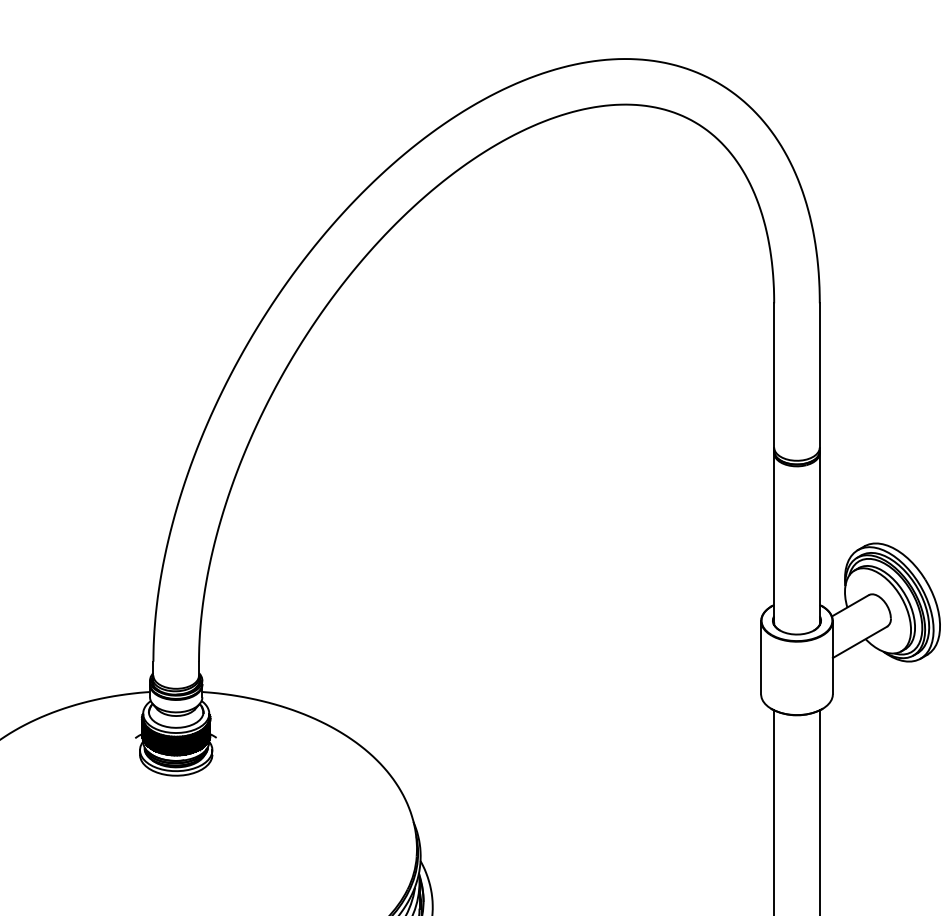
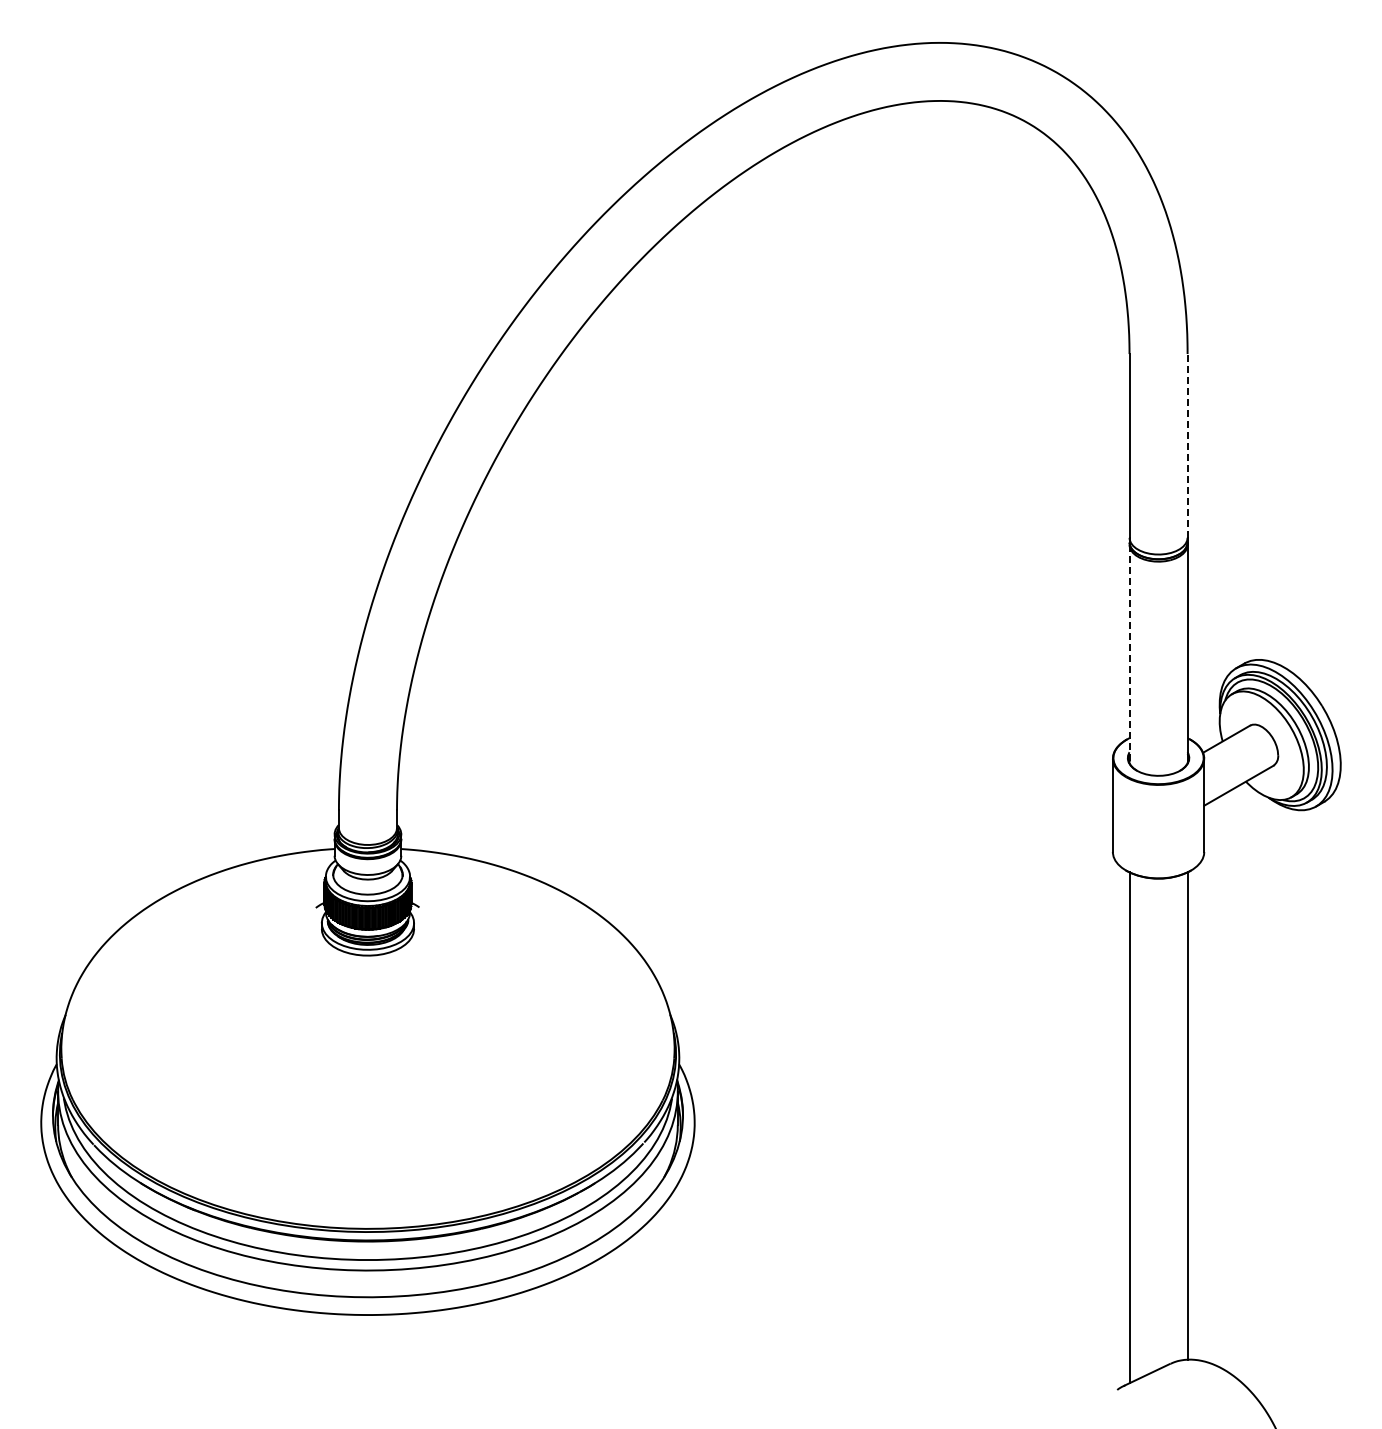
line: (819, 375) -> (1187, 445), solid -> dashed
line: (774, 539) -> (1129, 654), solid -> dashed

